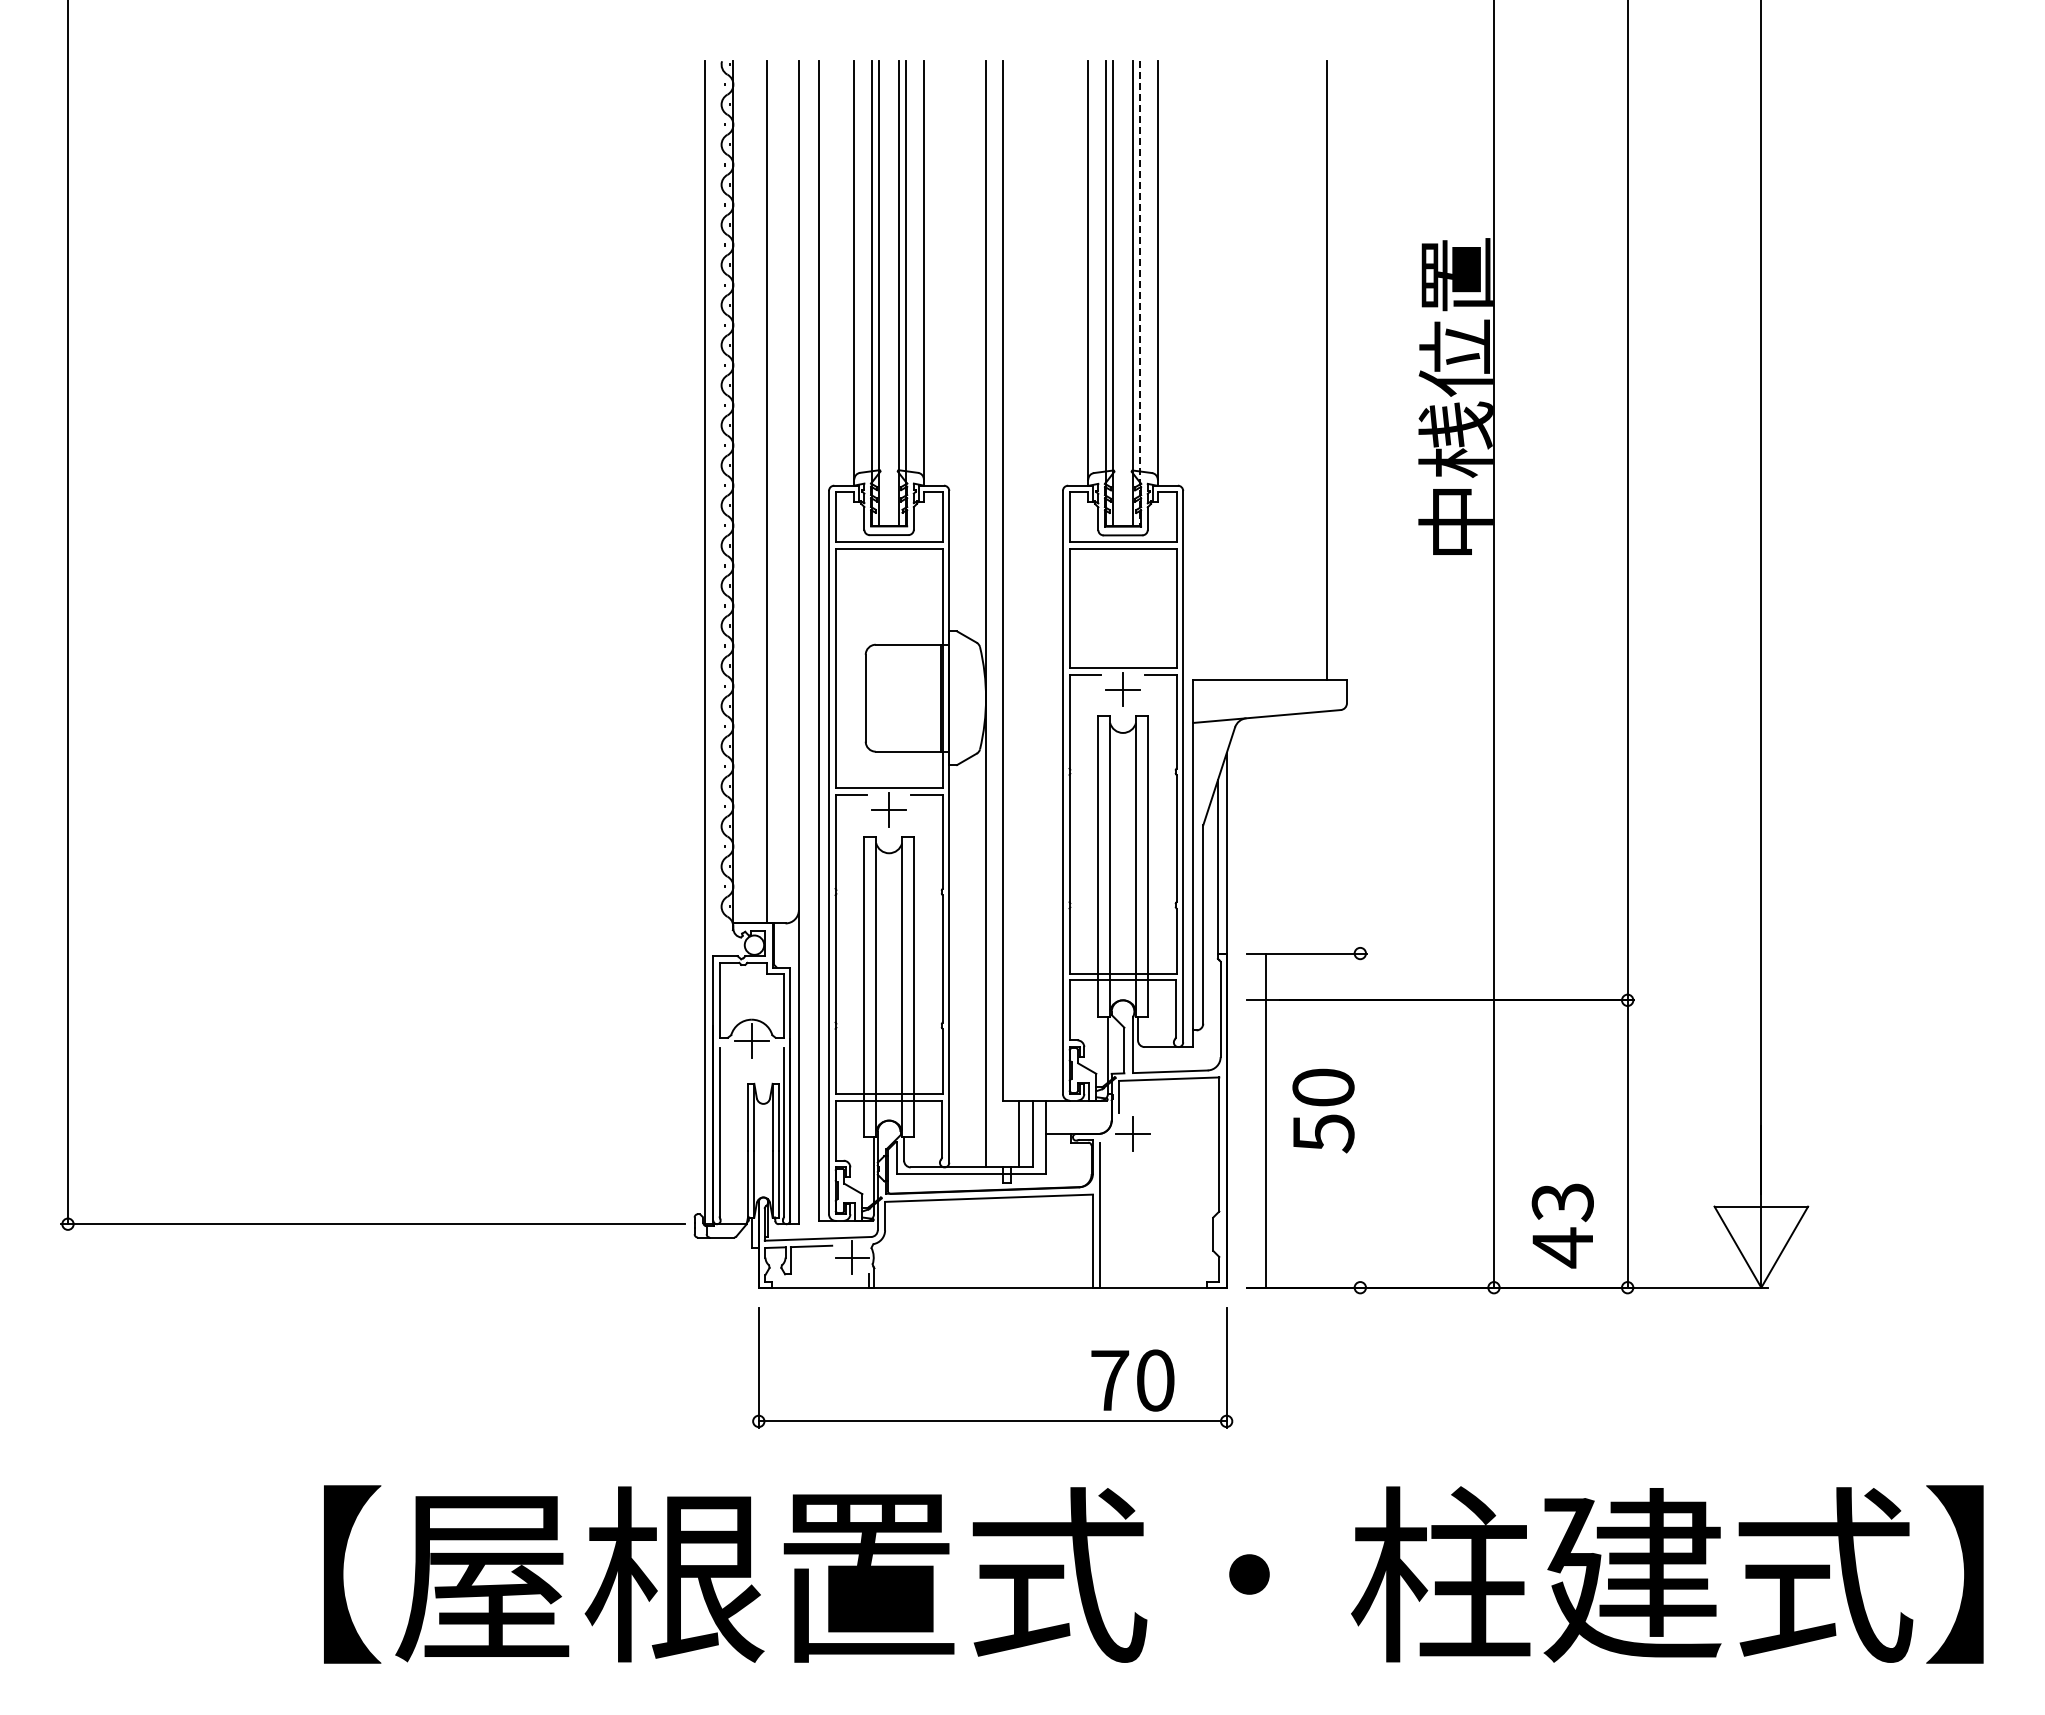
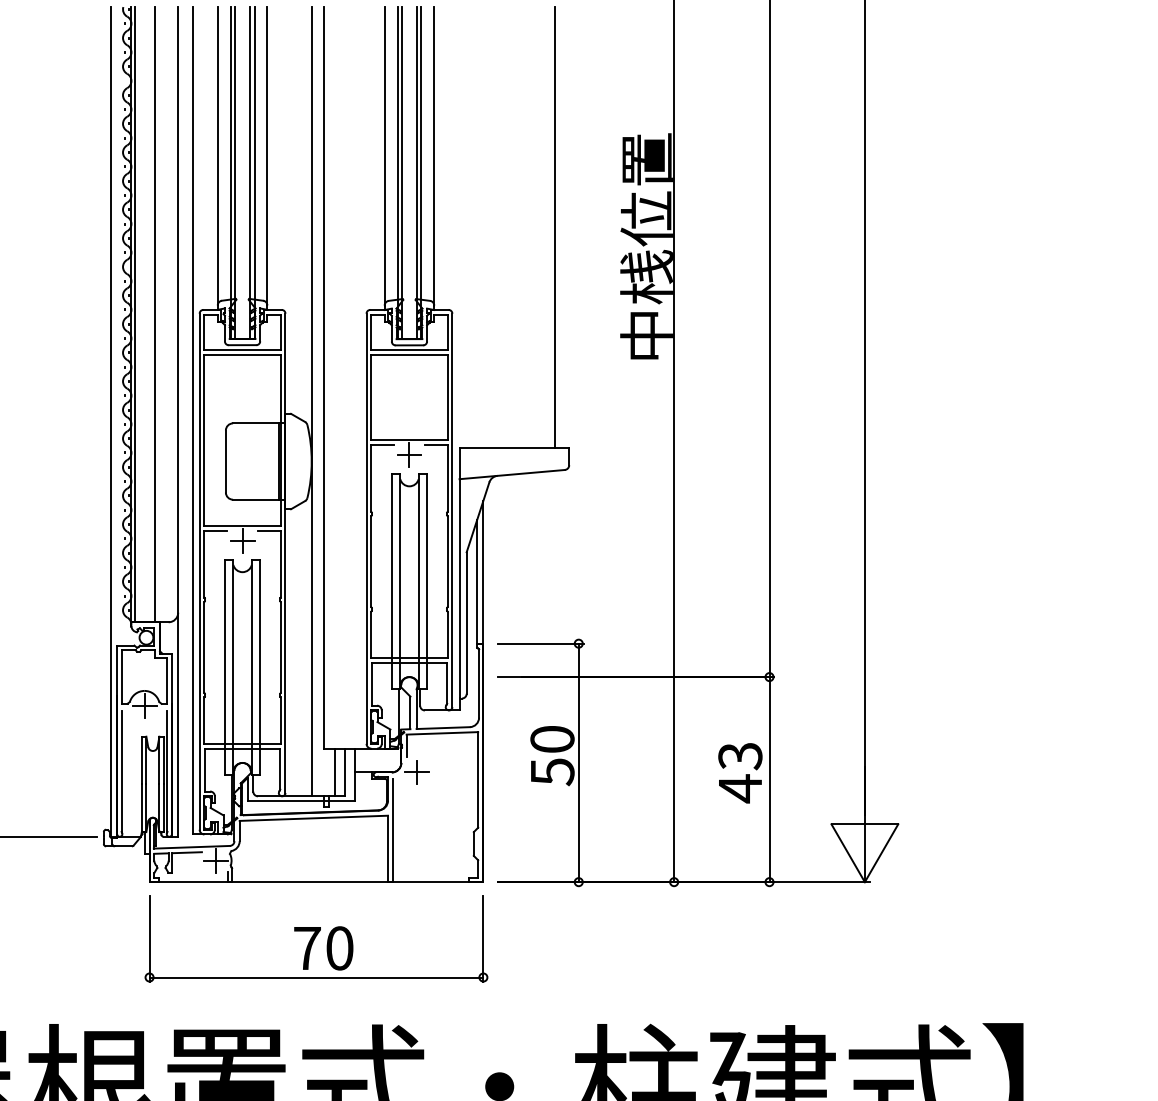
line: (1139, 294) -> (421, 173), dashed -> solid
line: (738, 492) -> (135, 314), added
line: (1266, 1120) -> (578, 762), moved
text: (1562, 1225) -> (740, 772), moved
text: (1132, 1380) -> (323, 948), moved

